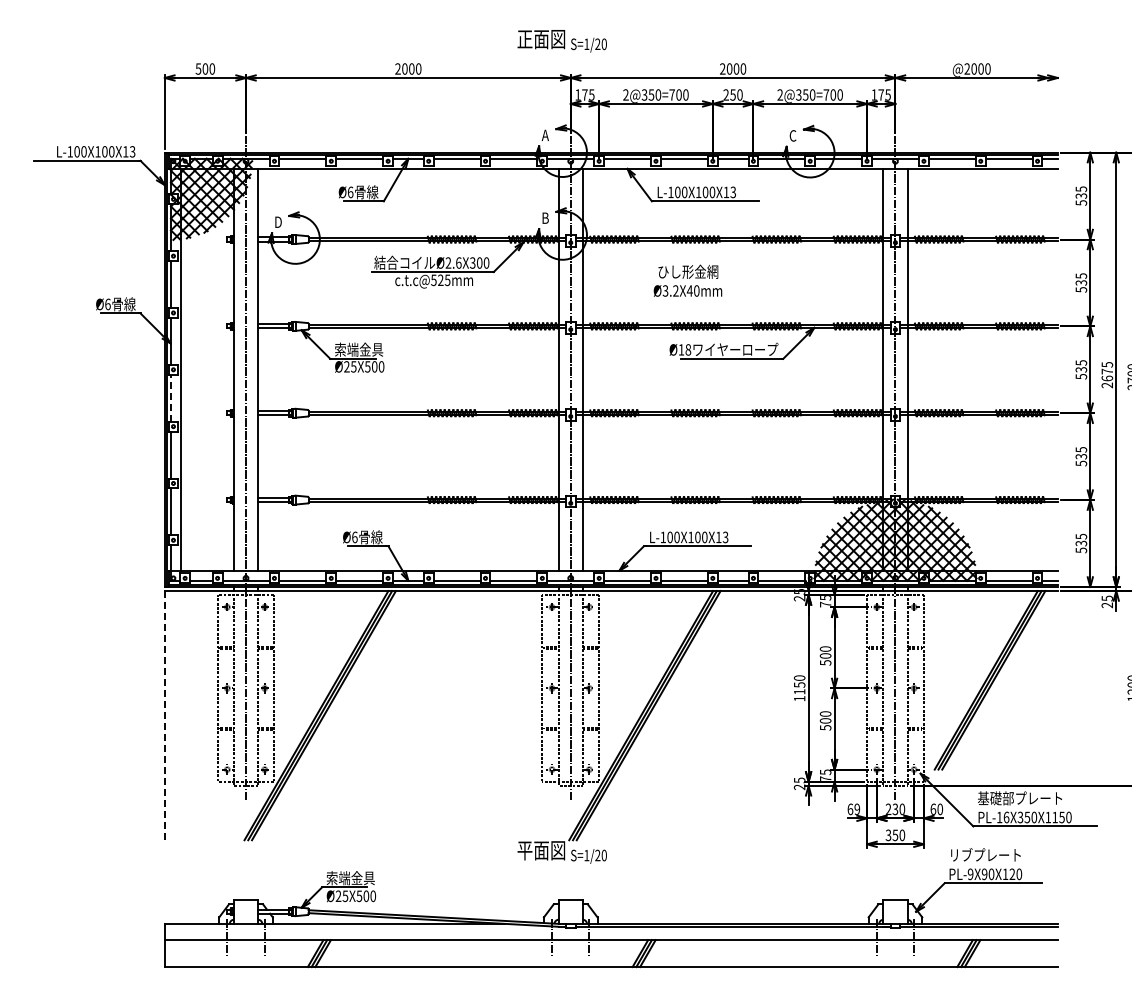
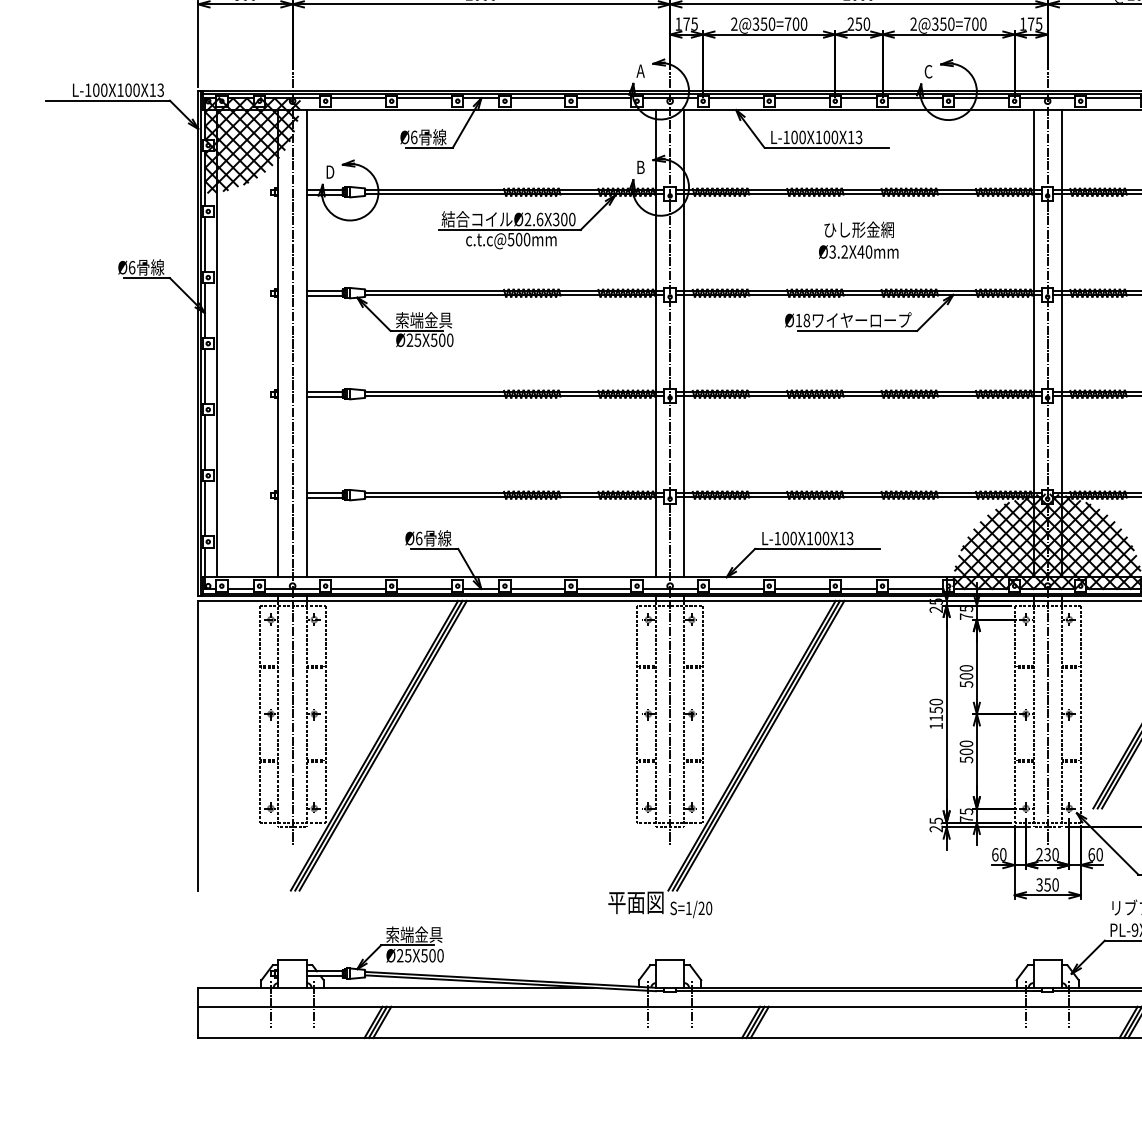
text: (444, 280) -> (523, 239), c.t.c@525mm -> c.t.c@500mm
text: (687, 280) -> (858, 239), moved
line: (171, 398) -> (205, 377), dashed -> solid
line: (164, 715) -> (197, 745), dashed -> solid
text: (857, 808) -> (1003, 853), 69 -> 60

